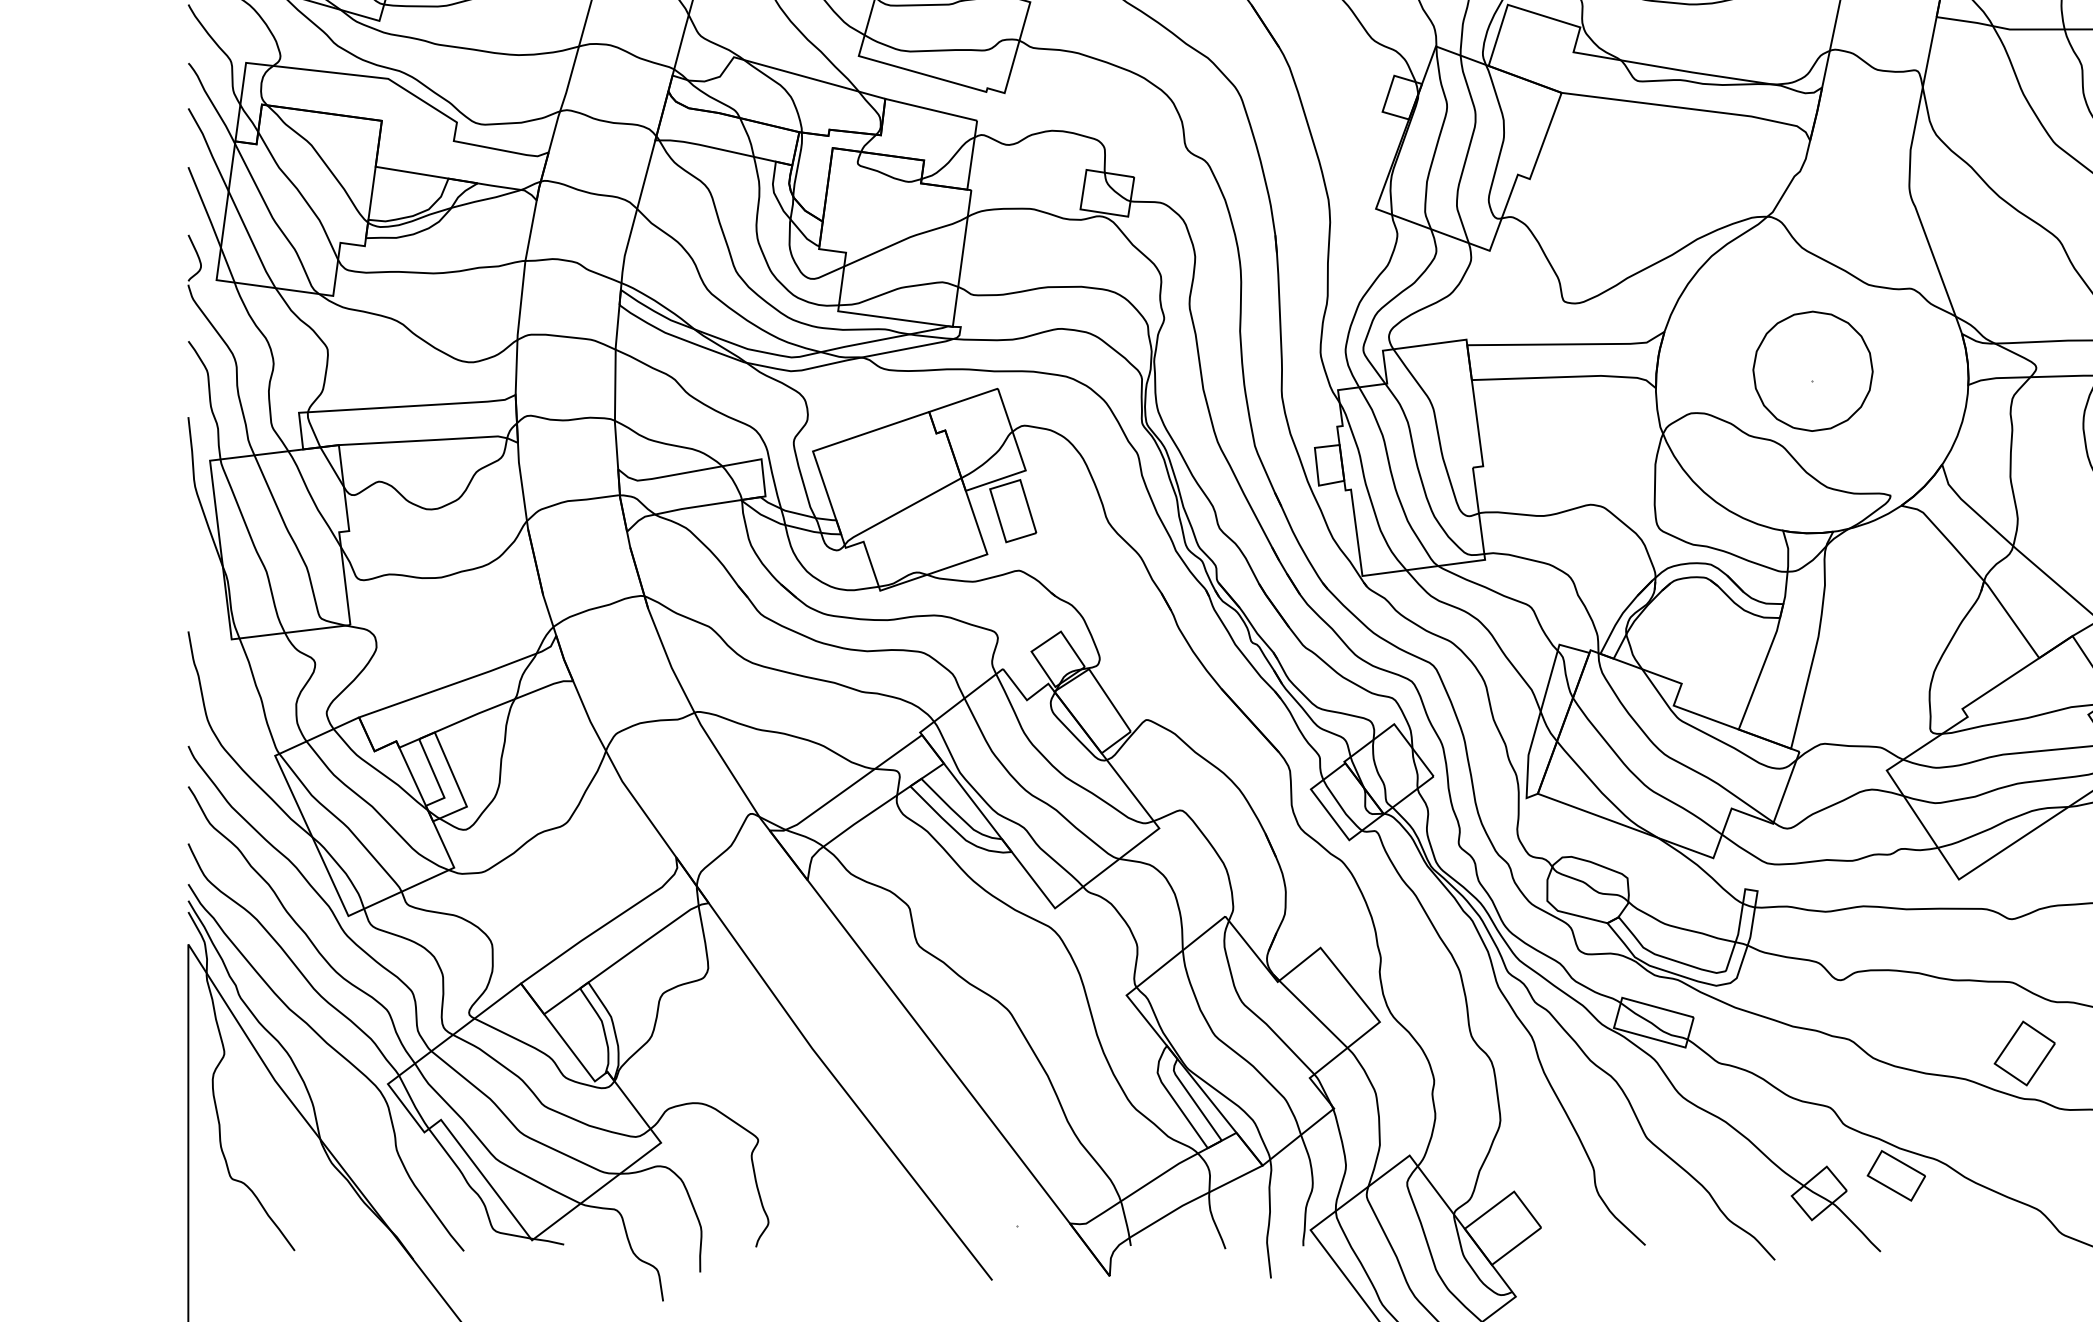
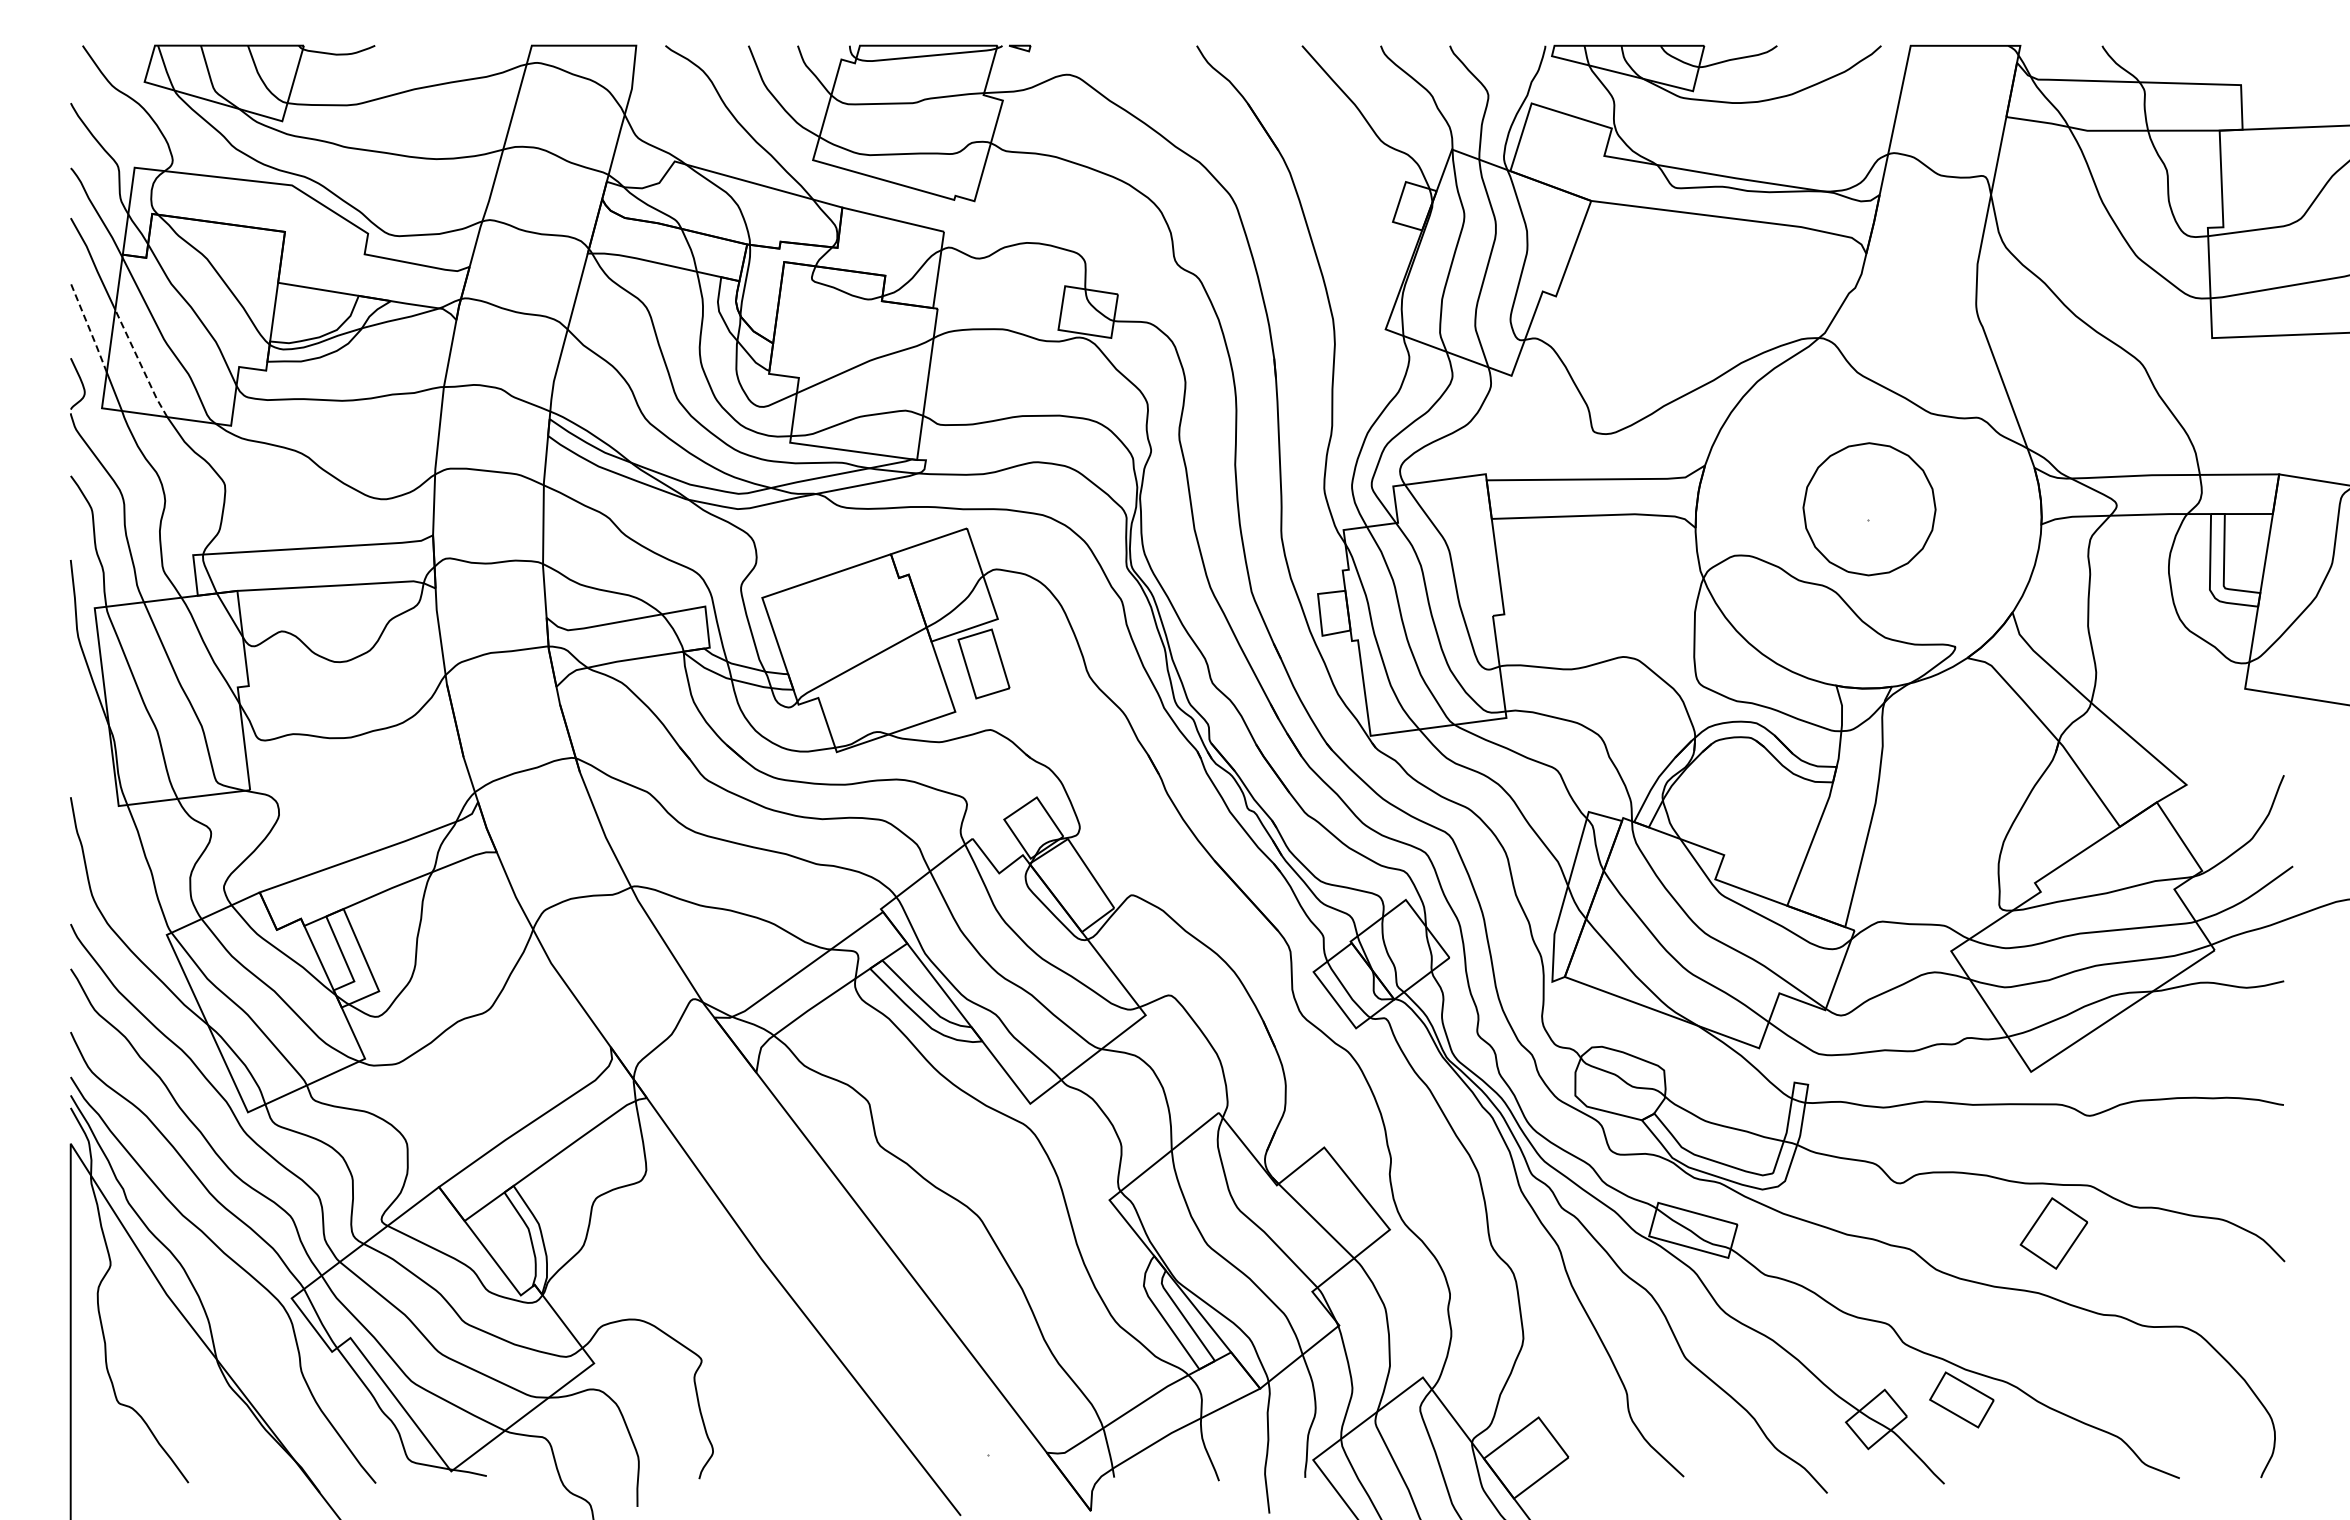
line: (204, 207) -> (88, 327), solid -> dashed
line: (251, 240) -> (140, 364), solid -> dashed
part: (2024, 1053) -> (2053, 1233), moved

